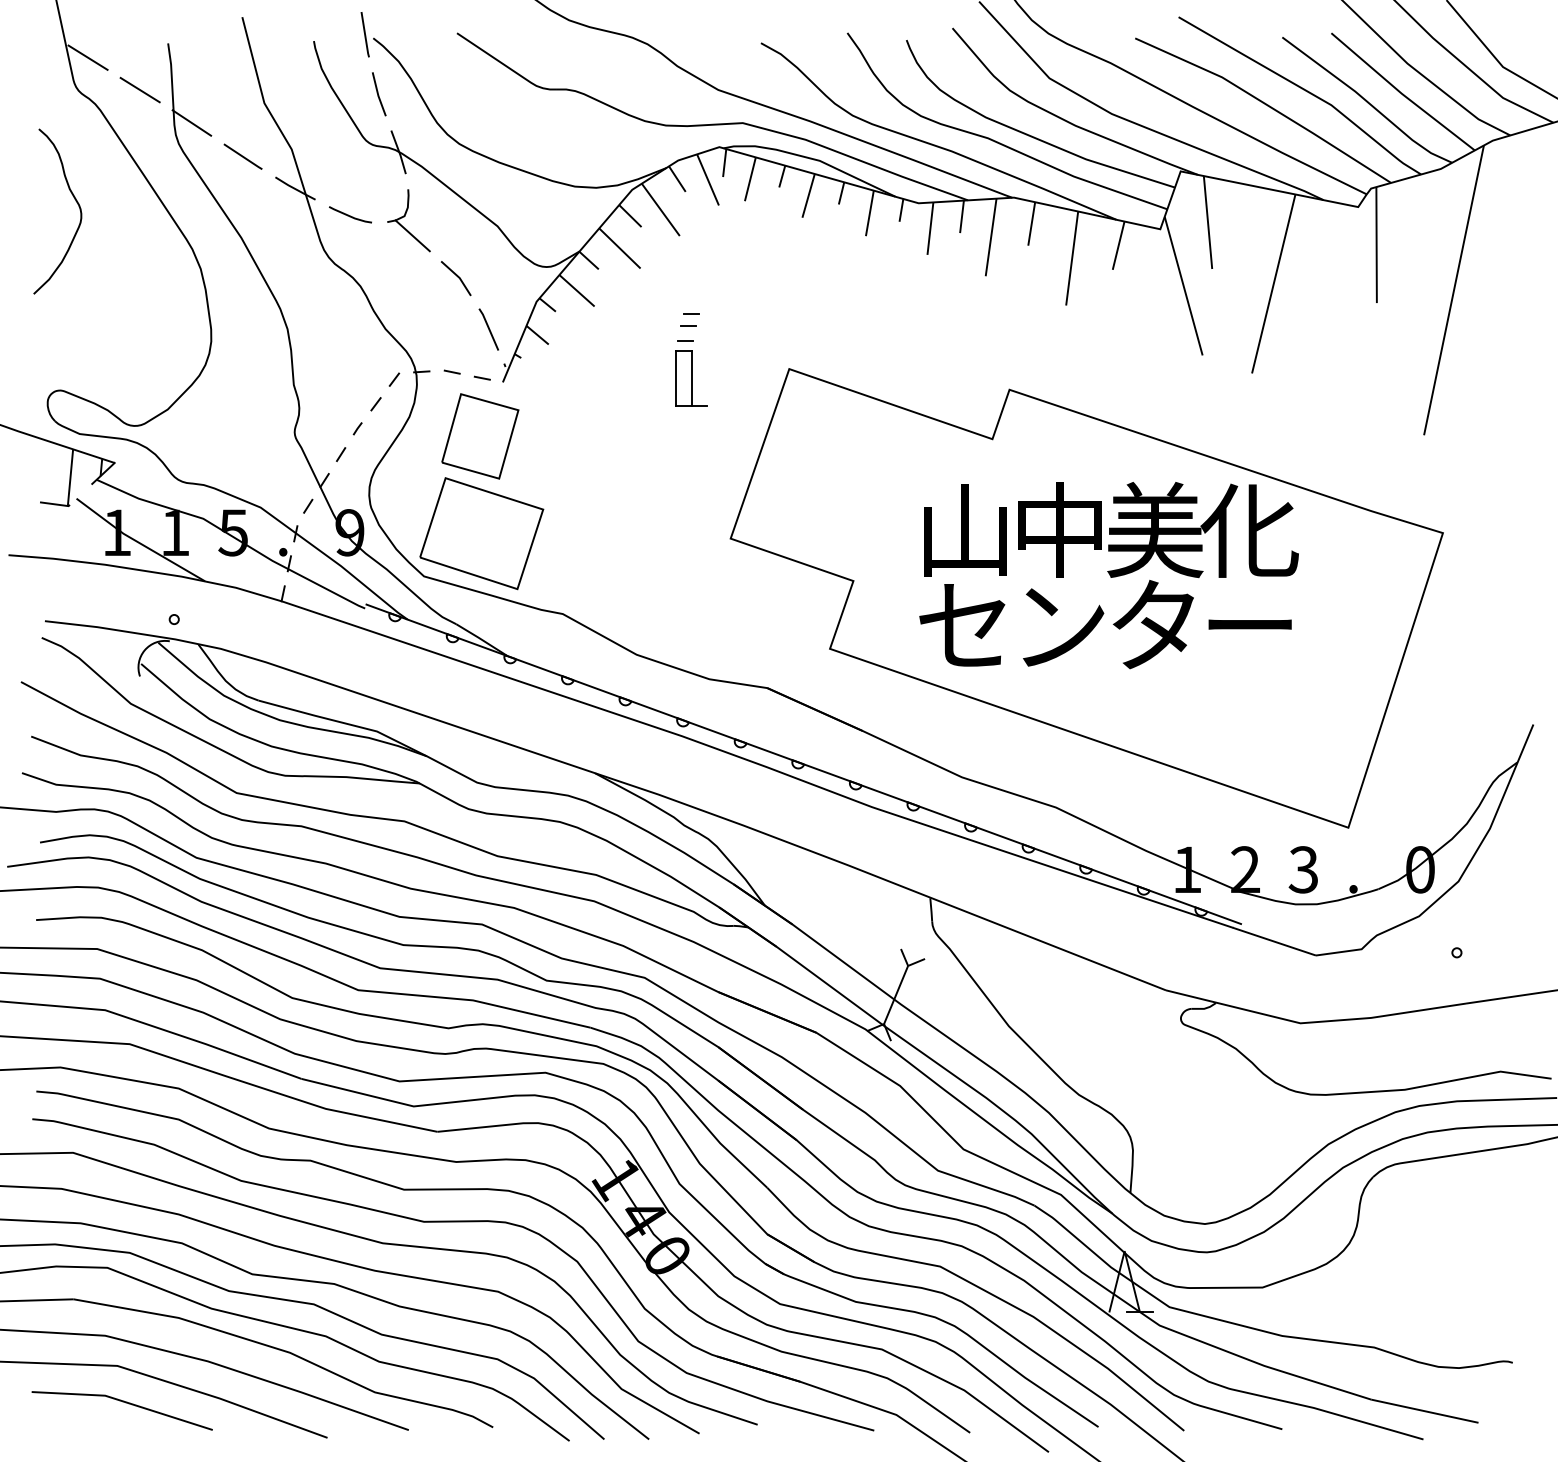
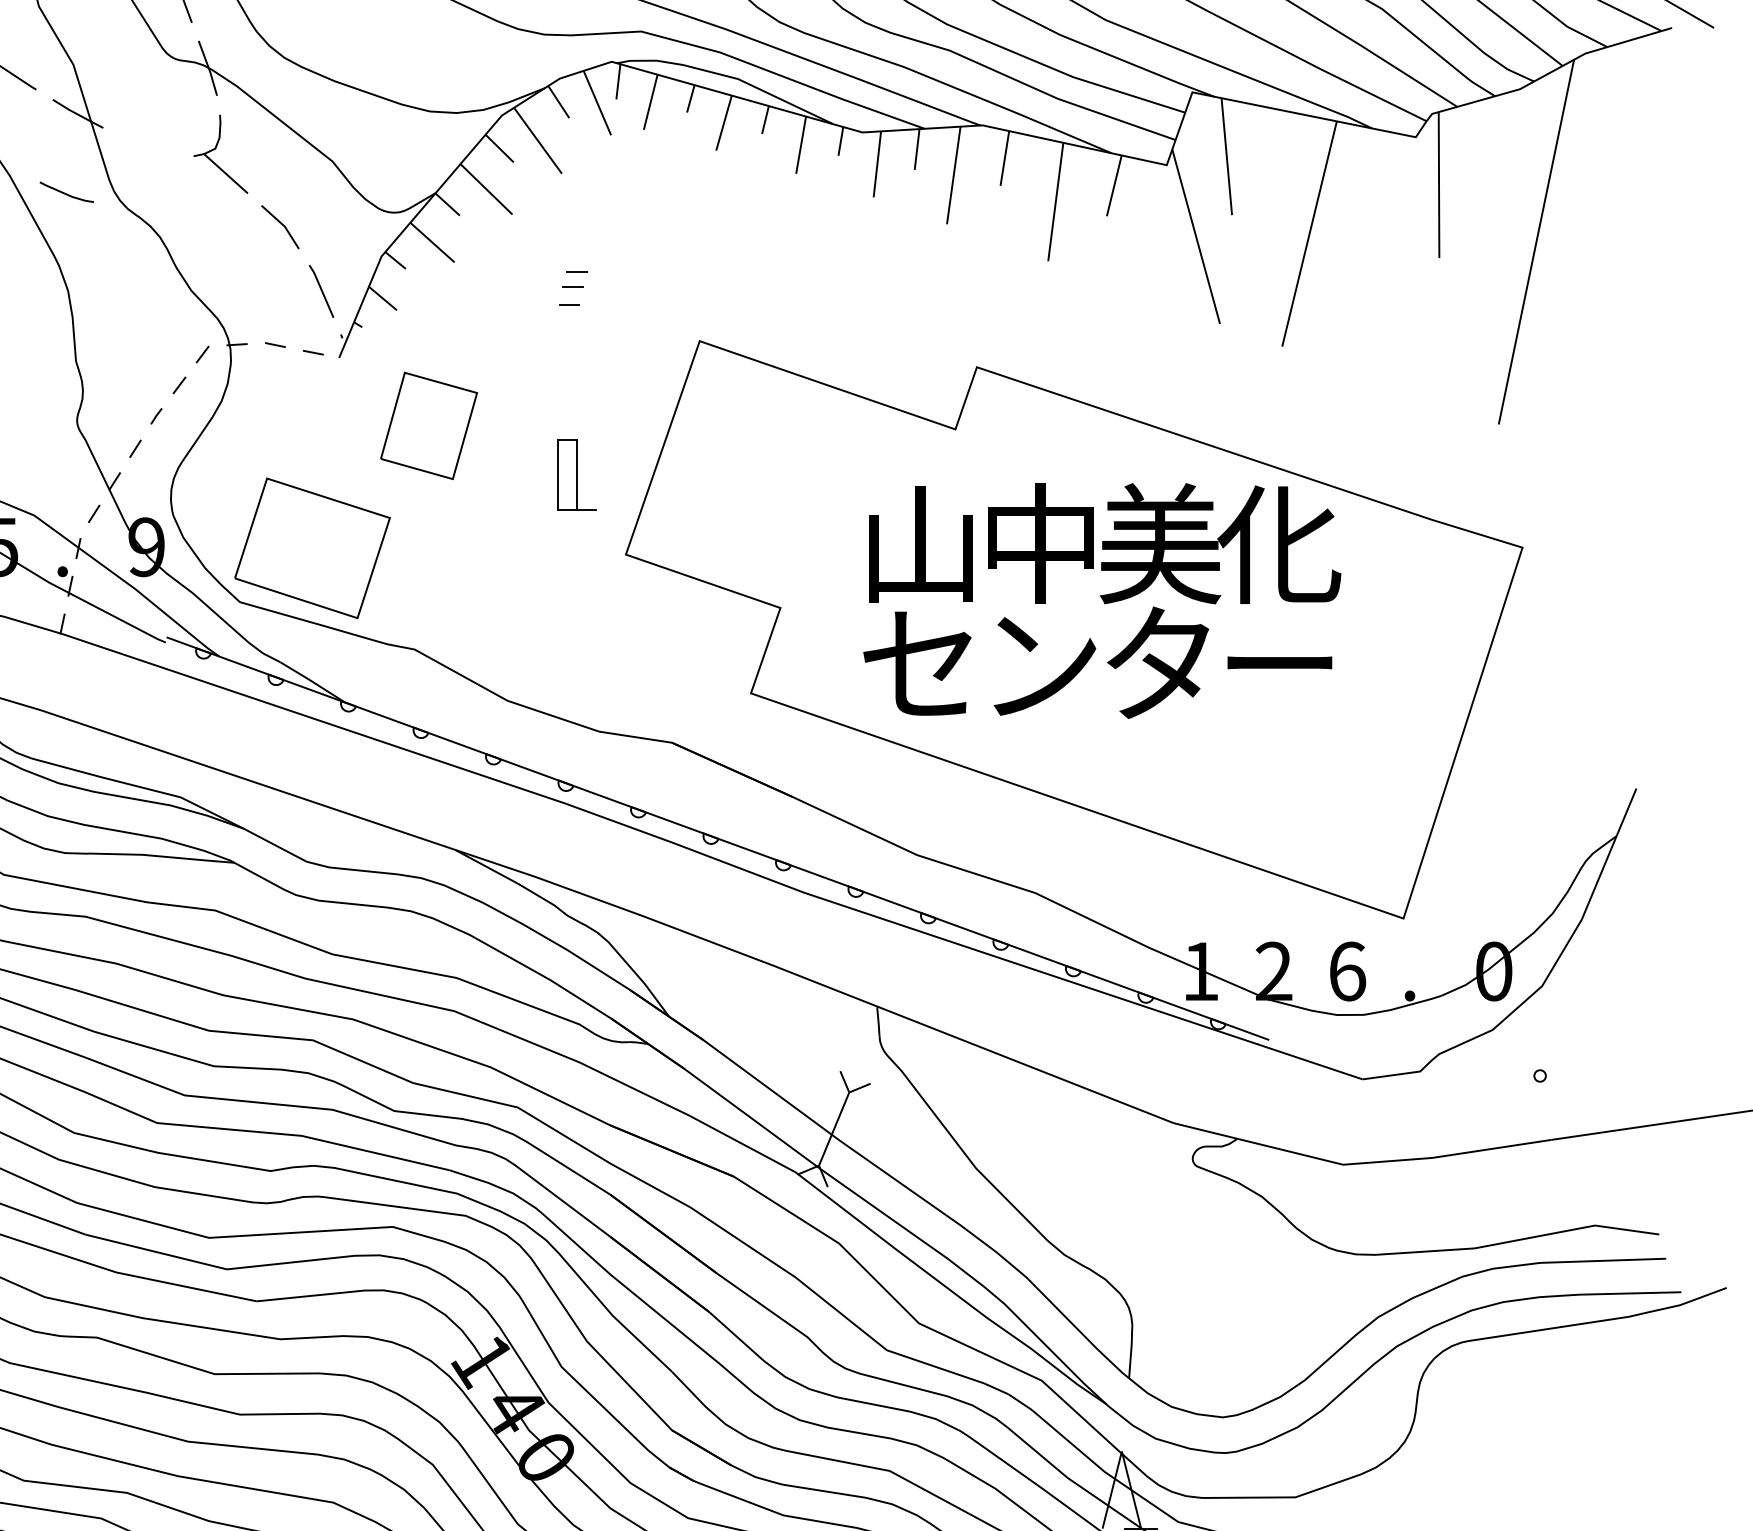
line: (350, 215) -> (66, 193), moved
part: (691, 378) -> (576, 475), moved
part: (480, 436) -> (429, 426), moved
text: (1303, 869) -> (1346, 971), 3 -> 6

